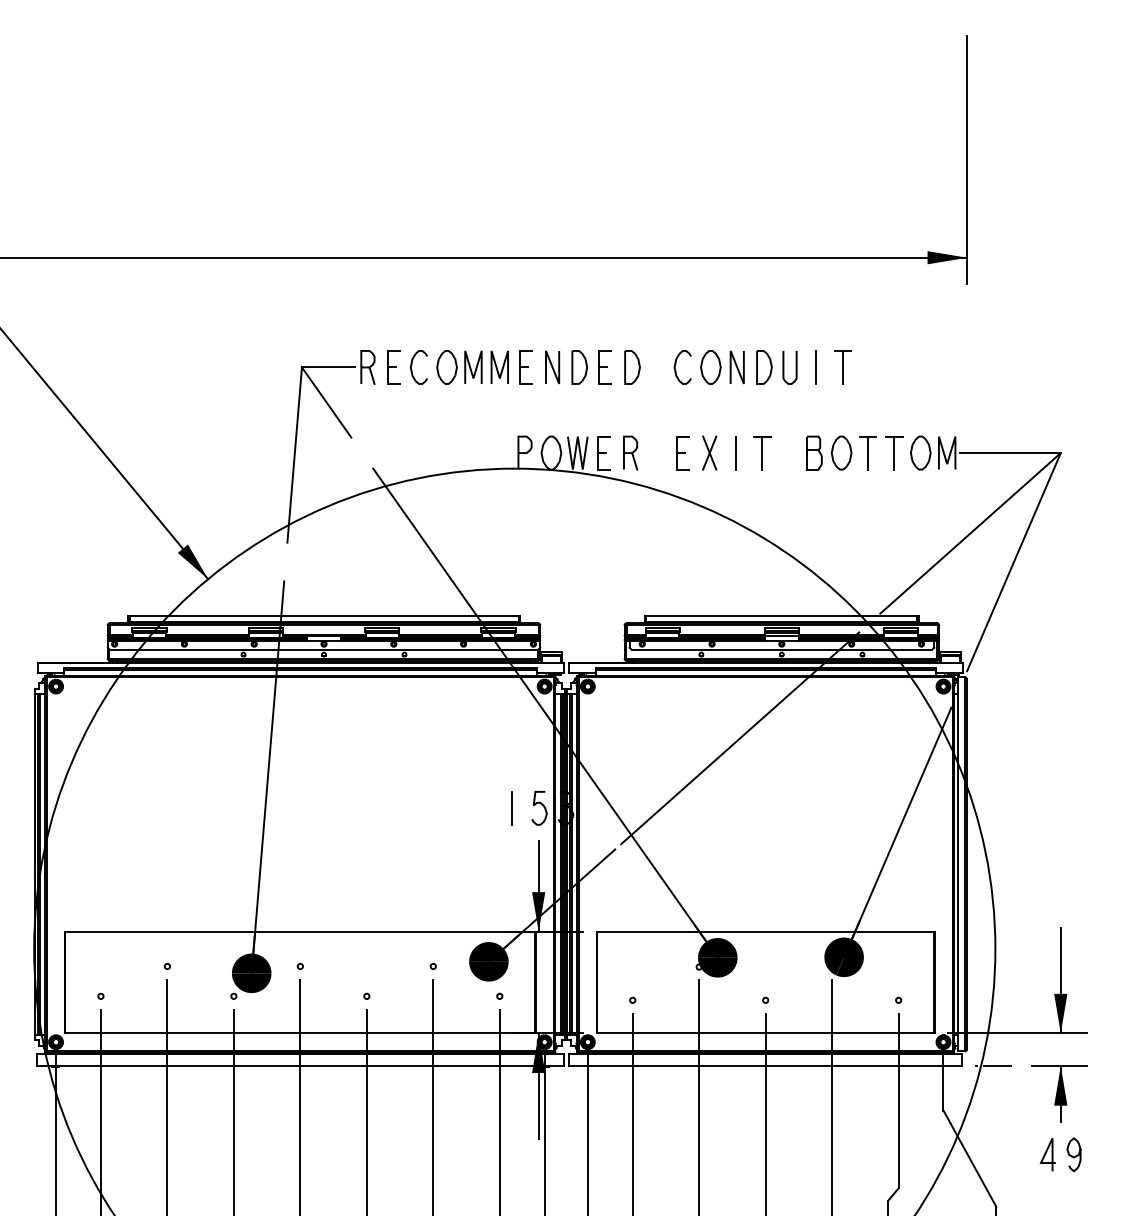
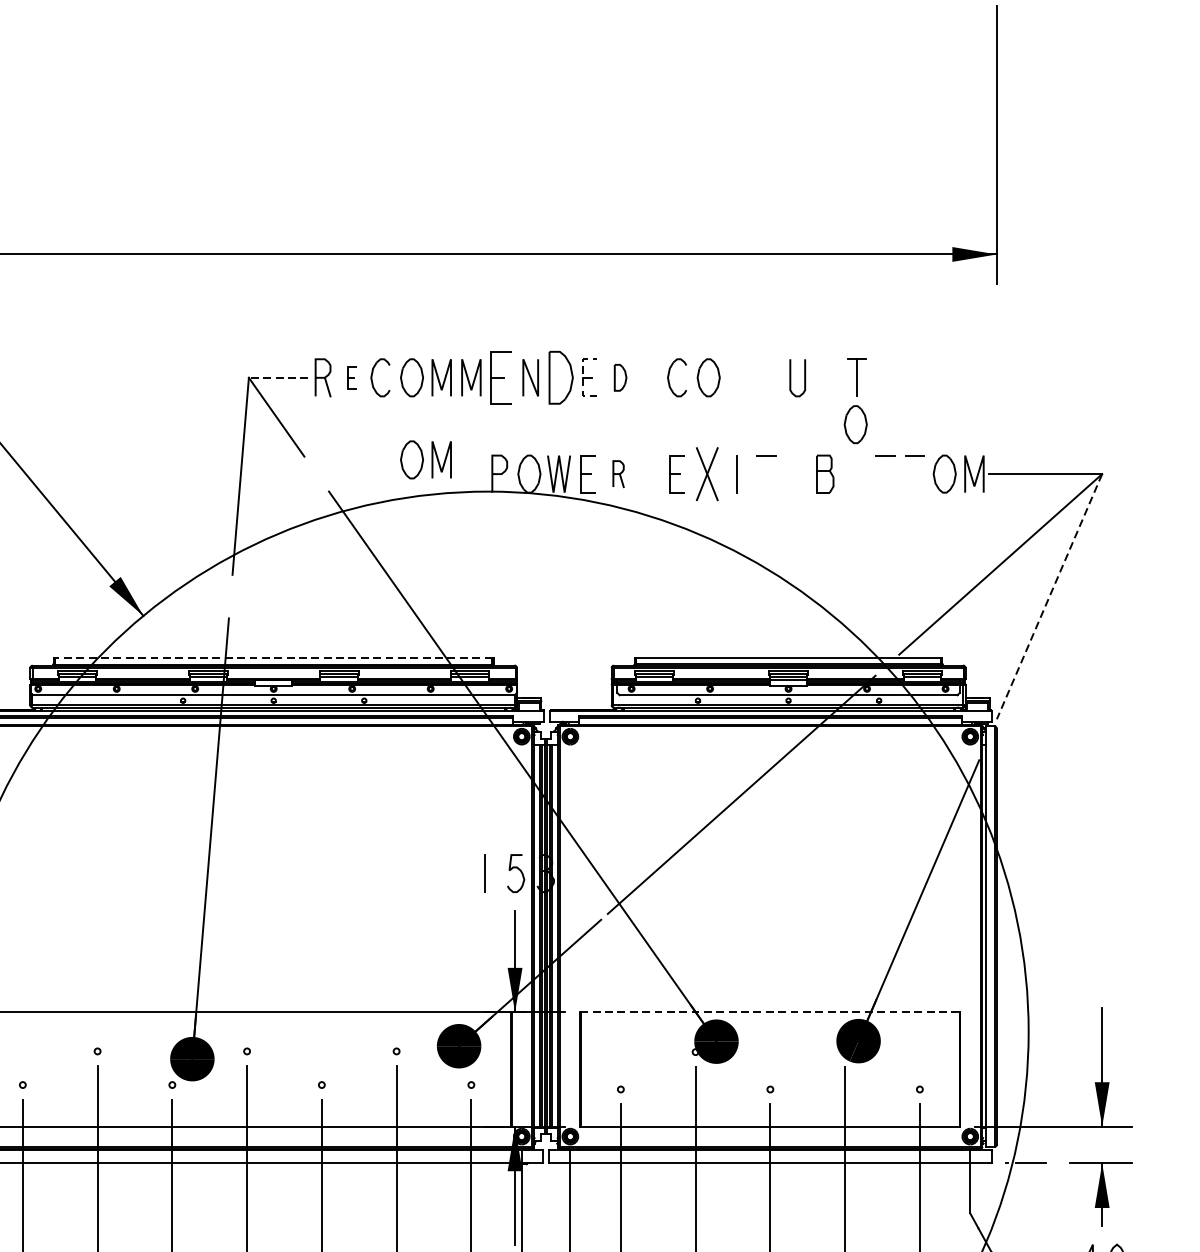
line: (598, 366) -> (582, 376), solid -> dashed
line: (816, 366) -> (827, 376), removed
line: (327, 367) -> (277, 377), solid -> dashed
part: (393, 367) -> (351, 377), size x0.6
part: (525, 367) -> (500, 377), size x1.4
part: (579, 367) -> (560, 377), size x1.4
part: (632, 367) -> (620, 377), size x0.7
line: (736, 367) -> (737, 377), removed
part: (764, 367) -> (769, 377), removed
part: (459, 440) -> (426, 459), added
part: (630, 452) -> (618, 473), size x0.7
part: (709, 452) -> (707, 473), size x1.4
line: (762, 452) -> (766, 473), removed
part: (841, 452) -> (855, 423), moved
line: (868, 452) -> (885, 473), removed
line: (894, 452) -> (915, 473), removed
line: (1013, 562) -> (1049, 597), solid -> dashed
line: (323, 616) -> (273, 657), solid -> dashed
line: (766, 931) -> (771, 1012), solid -> dashed

